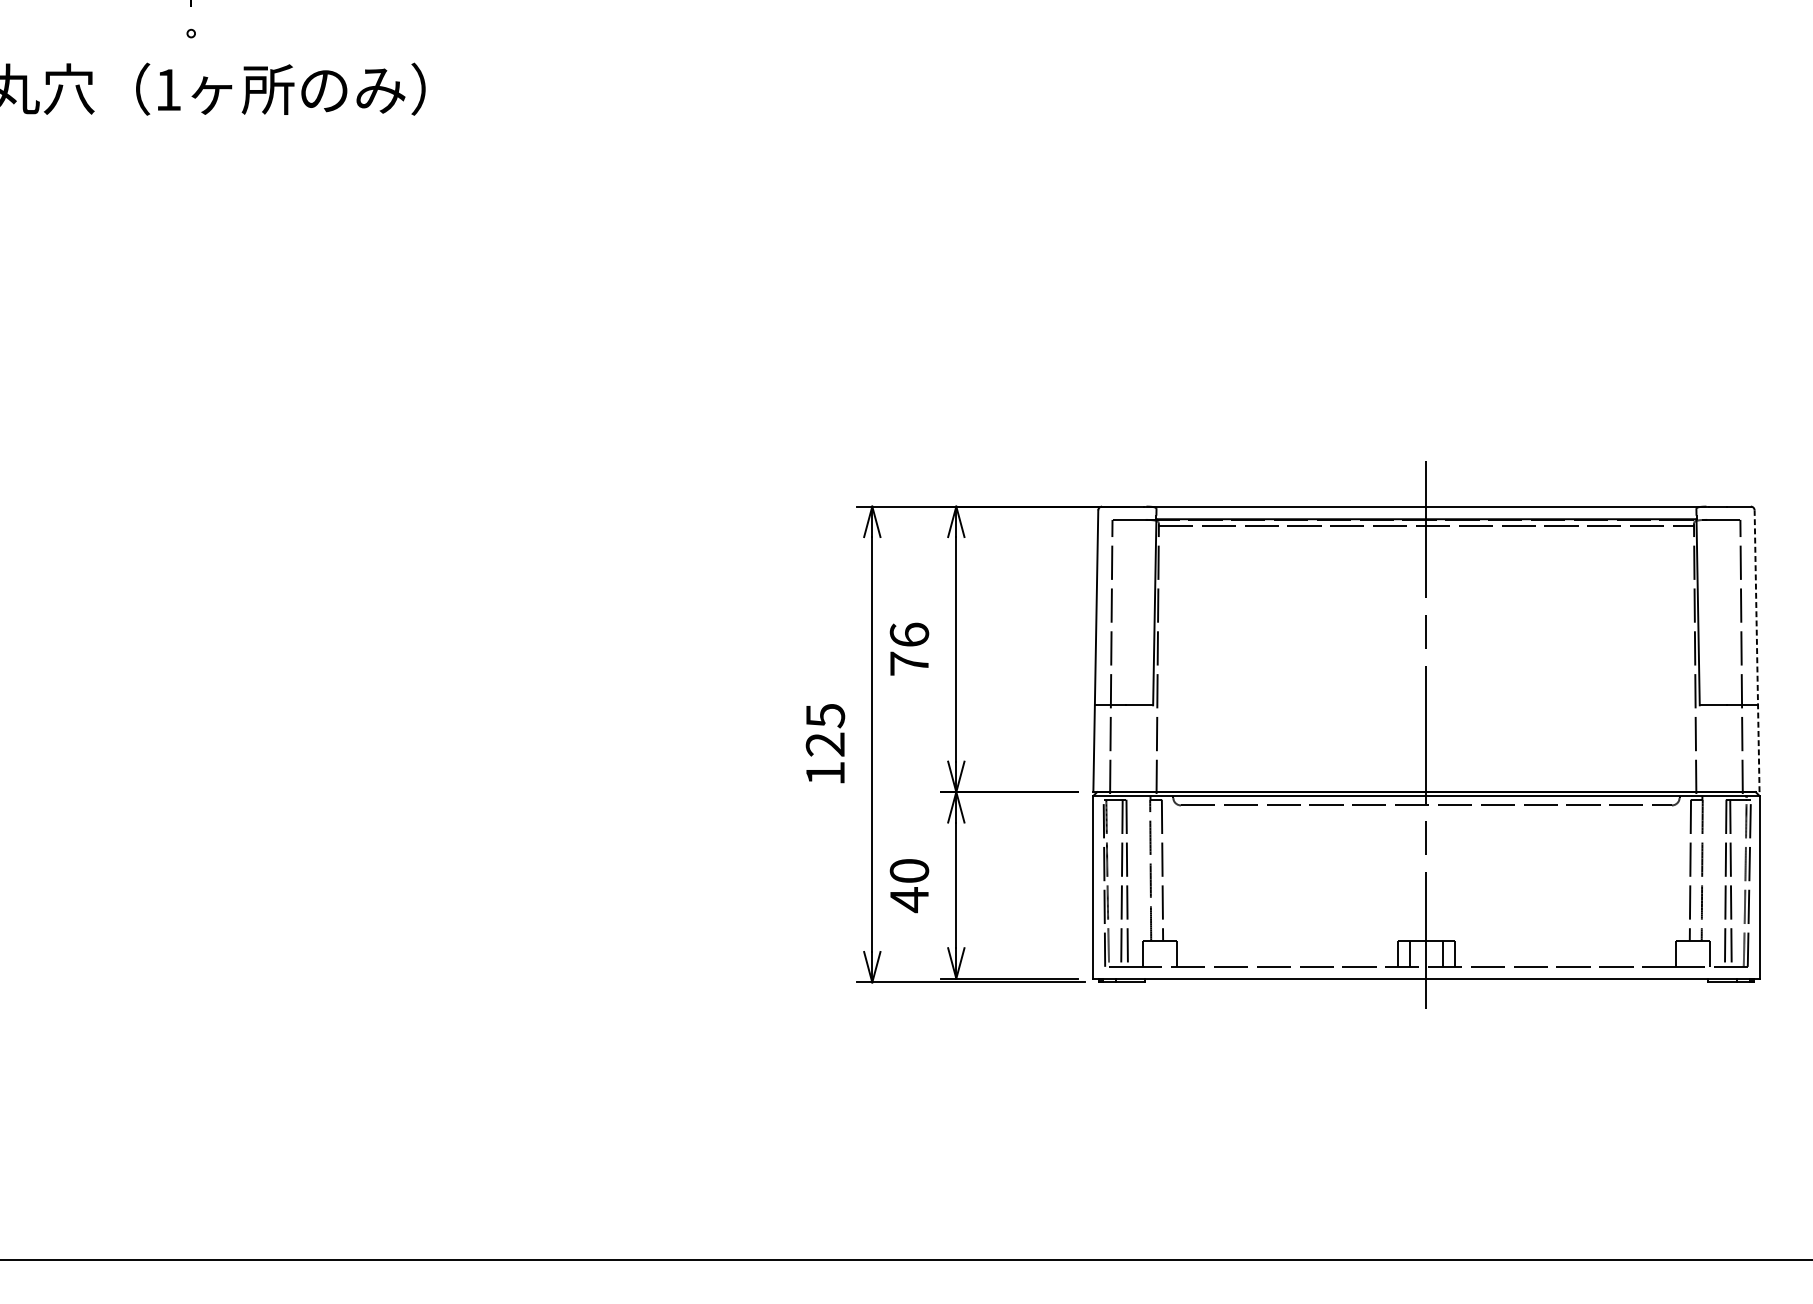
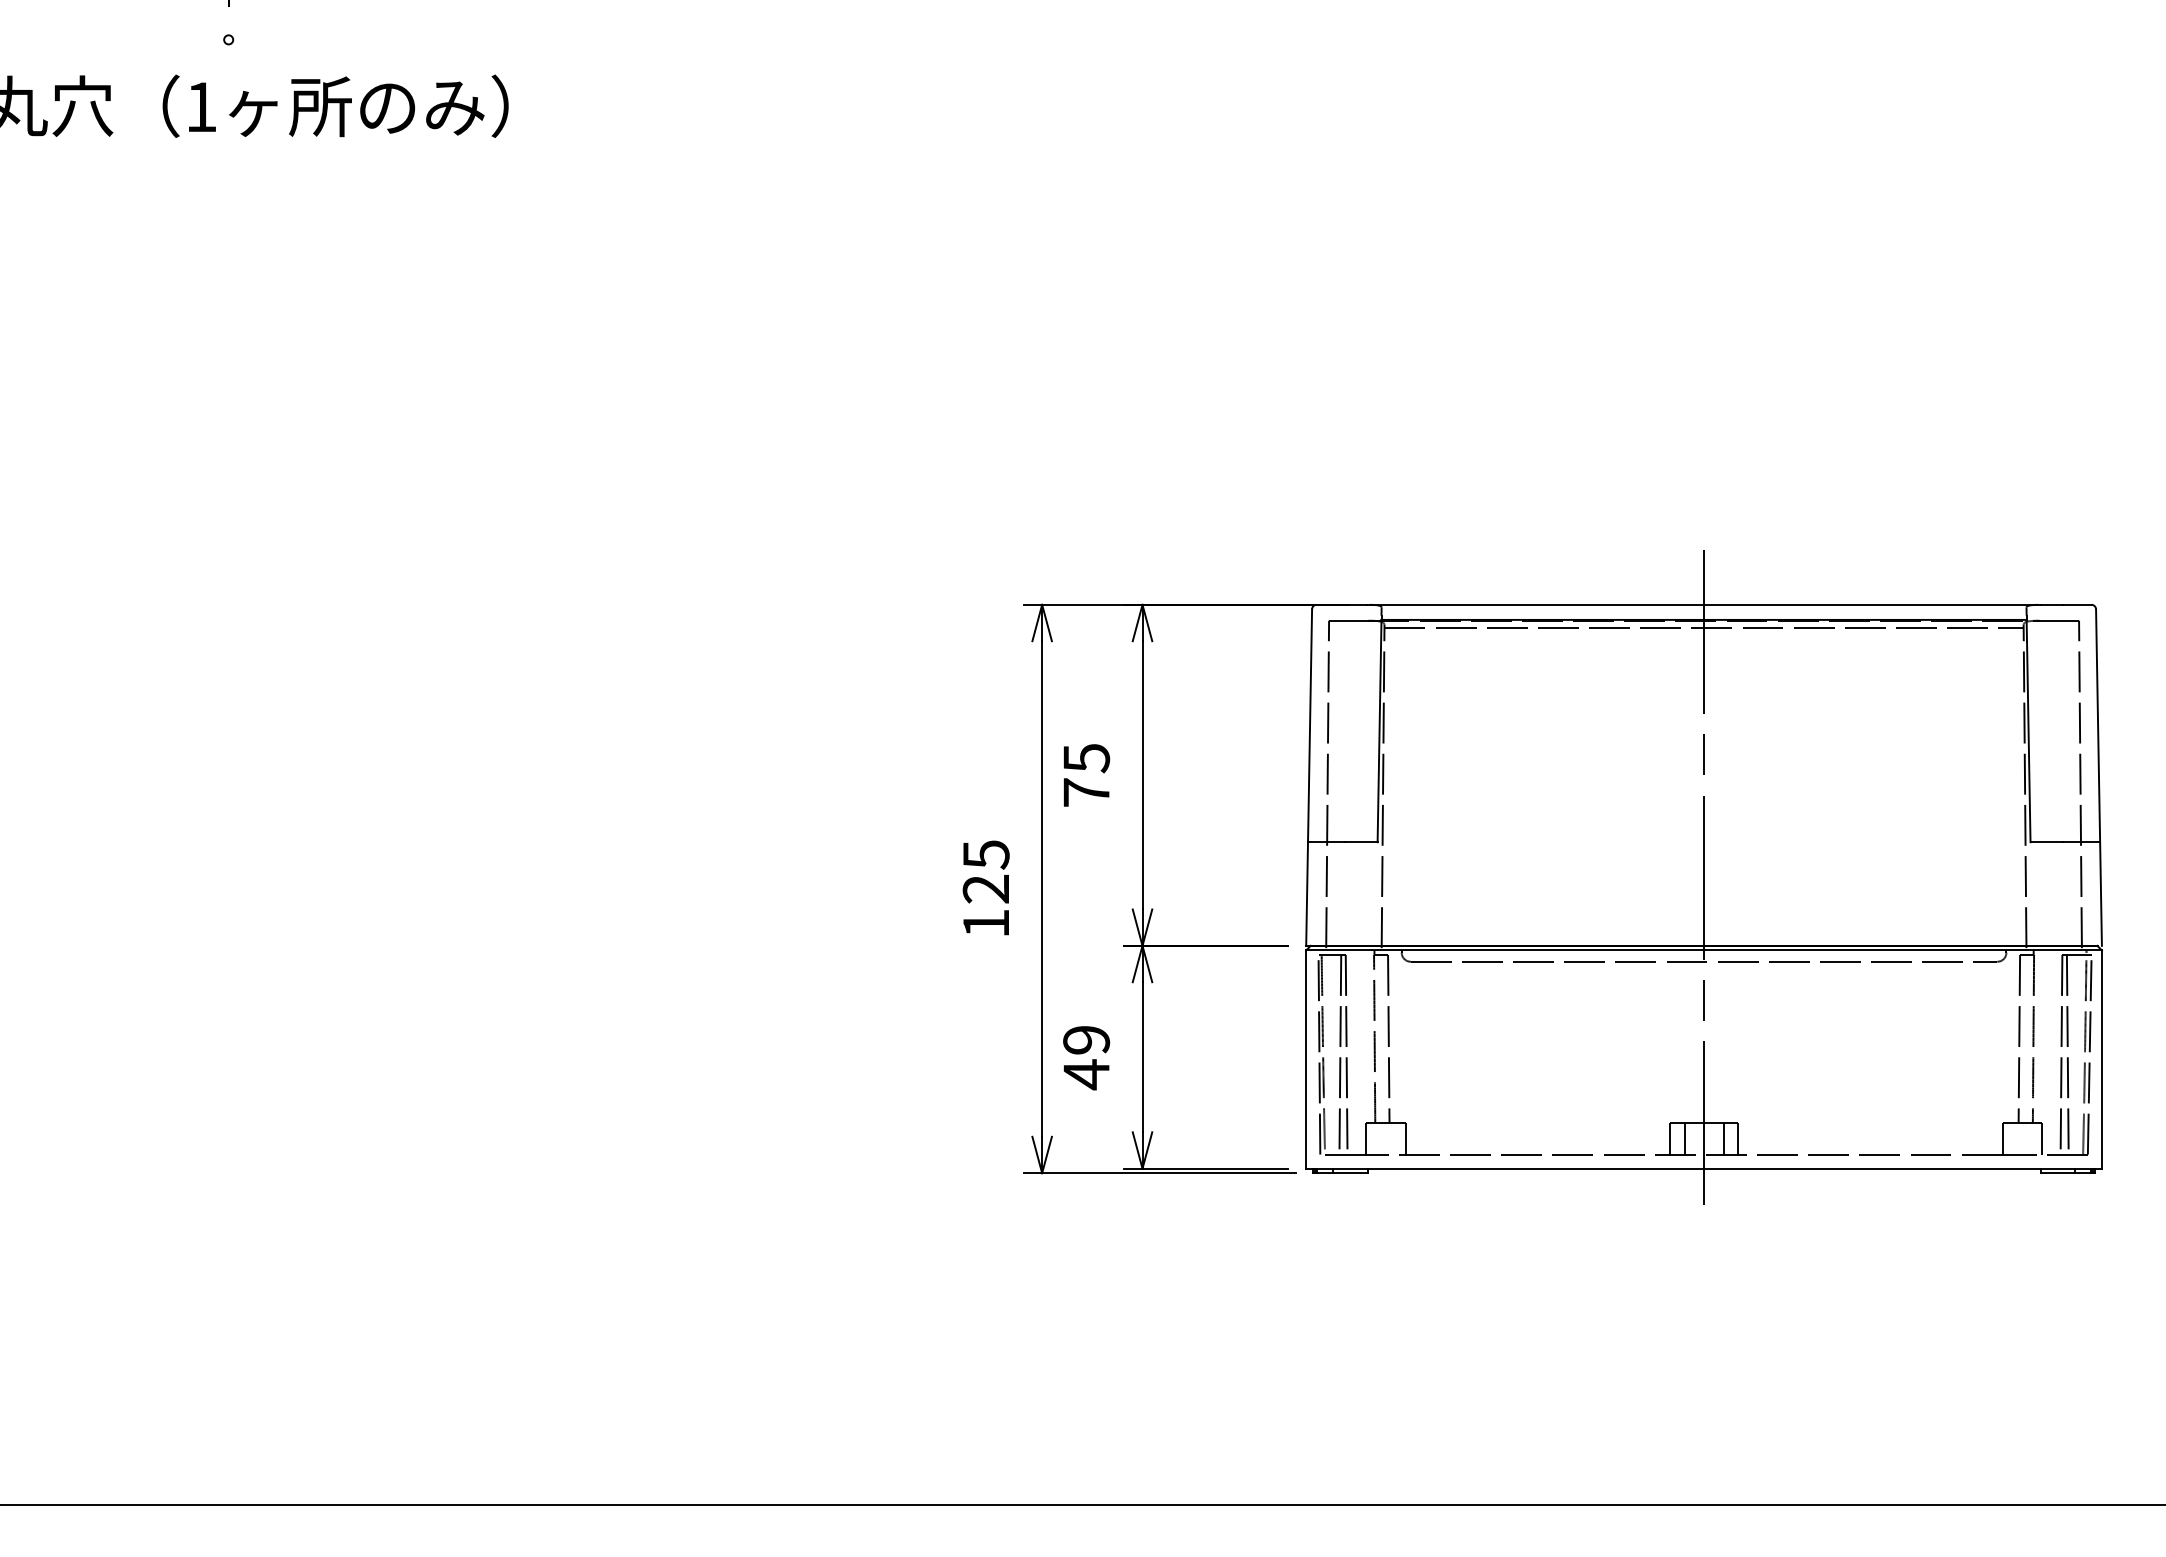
text: (909, 635) -> (1086, 758), 76 -> 75
line: (1756, 651) -> (2098, 777), dashed -> solid
text: (909, 870) -> (1086, 1039), 40 -> 49

